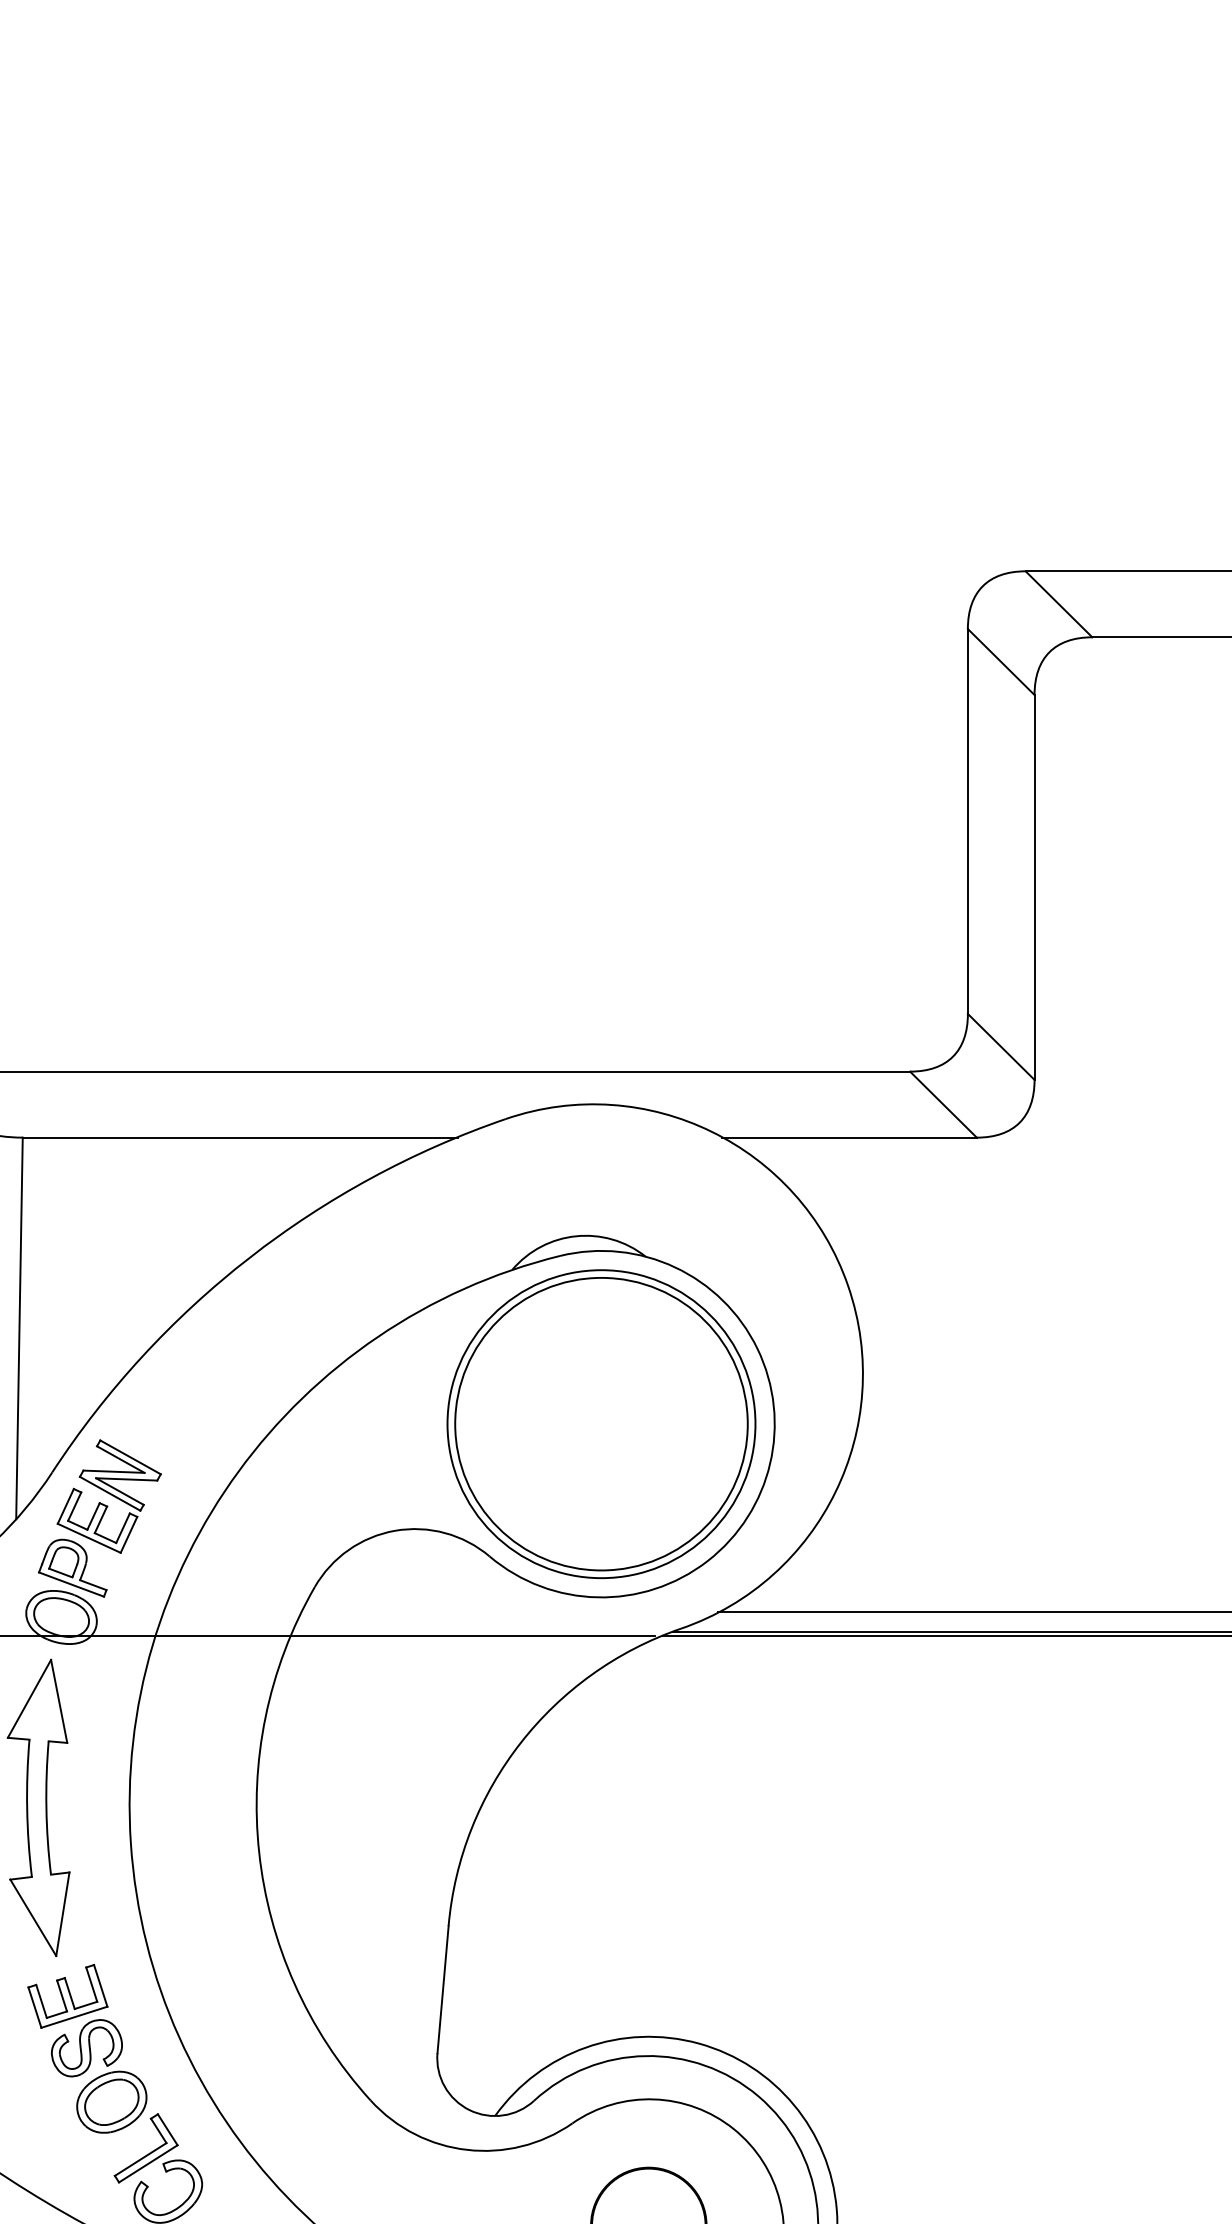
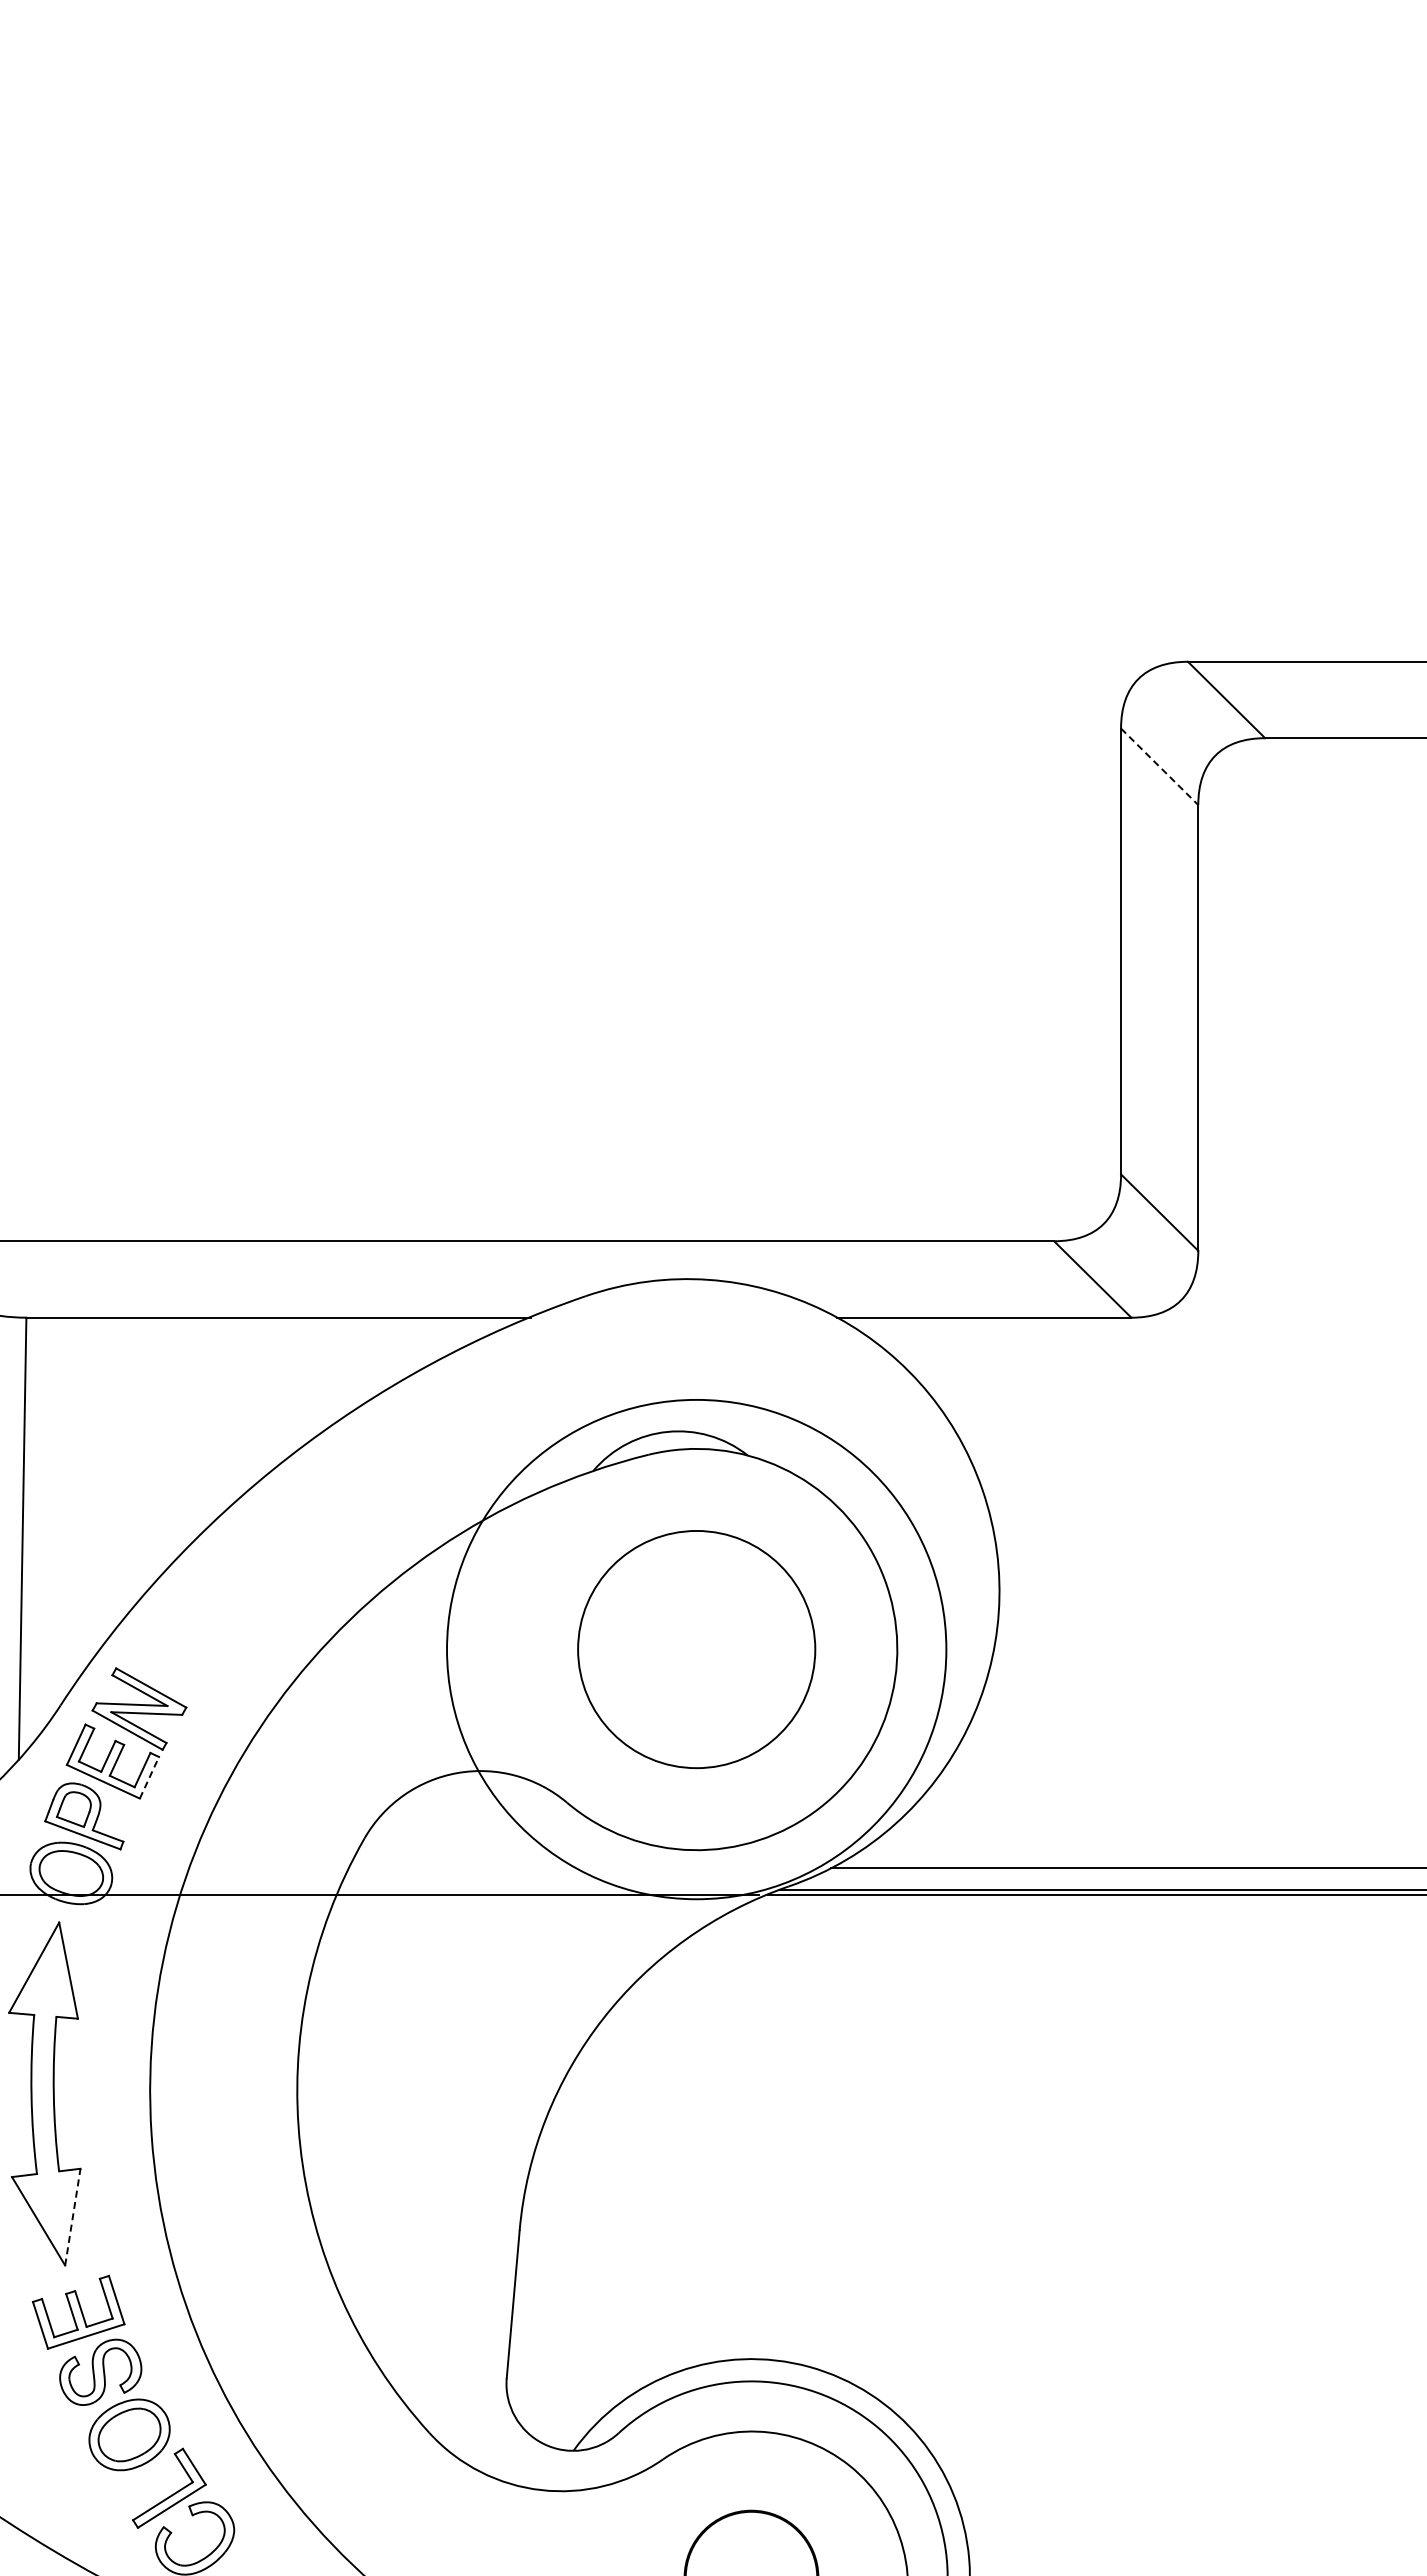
line: (1001, 662) -> (1160, 767), solid -> dashed
circle: (601, 1424) -> (696, 1649), size x0.7
circle: (601, 1424) -> (696, 1649), size x1.4
line: (129, 1534) -> (149, 1777), solid -> dashed
line: (62, 1914) -> (72, 2217), solid -> dashed

